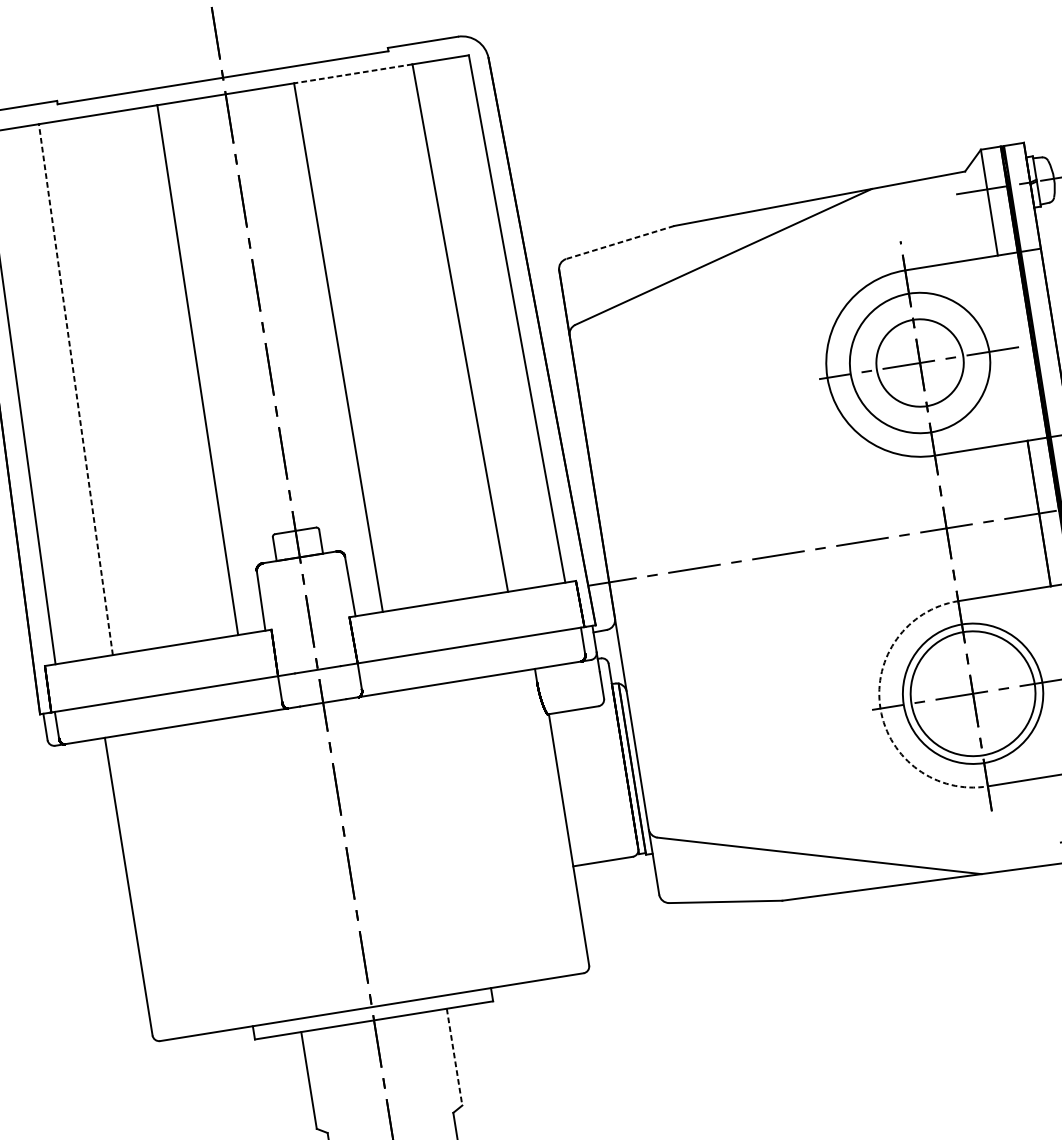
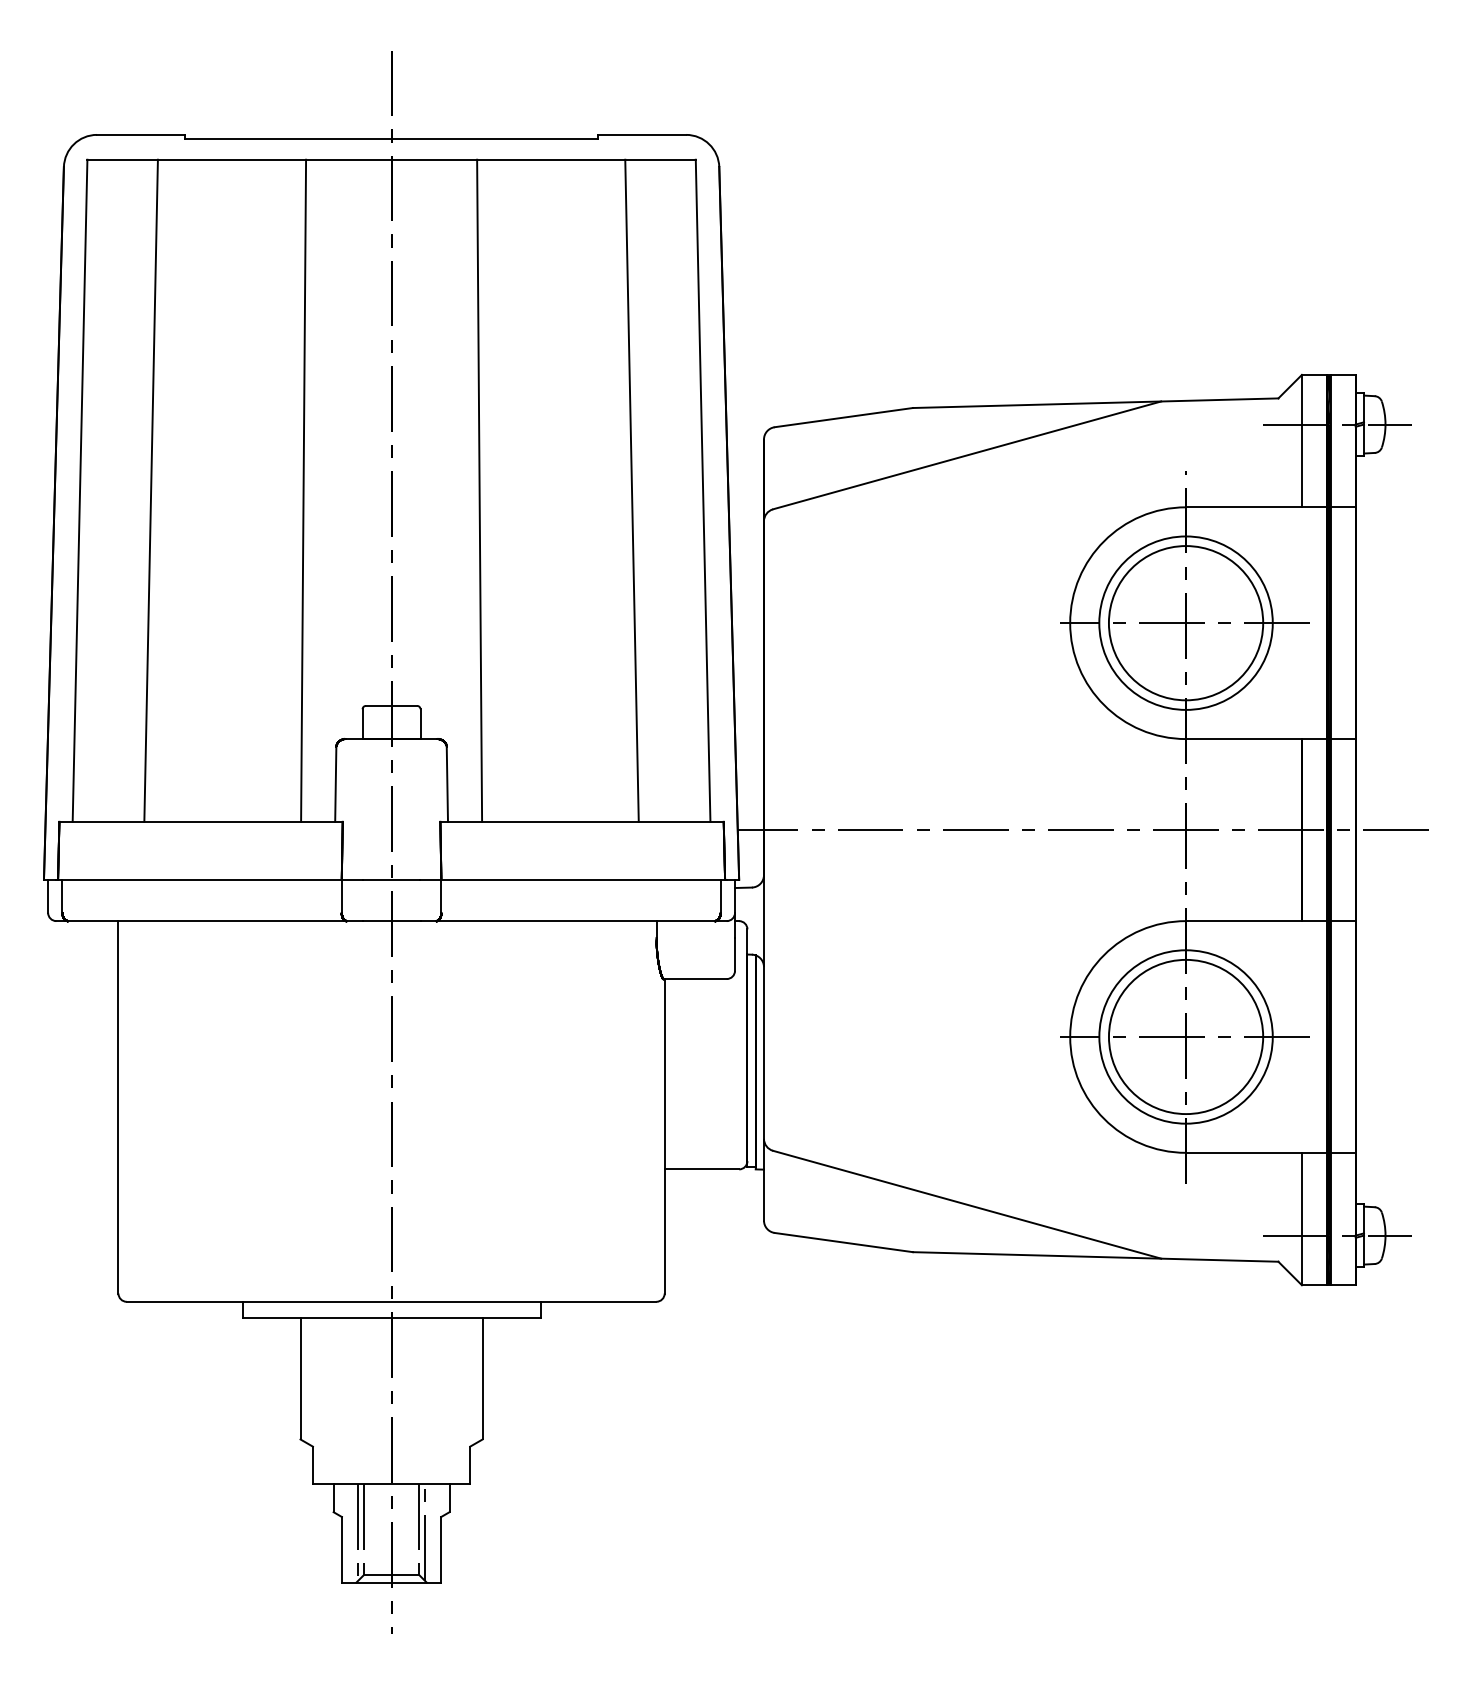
line: (352, 73) -> (550, 159), dashed -> solid
line: (619, 242) -> (843, 417), dashed -> solid
circle: (919, 363) -> (1185, 623), size x1.43
line: (76, 389) -> (151, 490), dashed -> solid
arc: (880, 708) -> (1070, 1036), dashed -> solid
line: (454, 1056) -> (482, 1378), dashed -> solid

